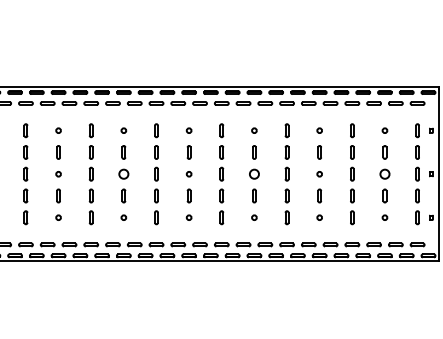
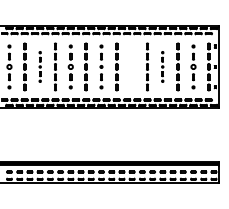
part: (59, 173) -> (40, 66), size x0.7
part: (255, 173) -> (132, 66), removed
part: (318, 173) -> (162, 66), size x0.7

